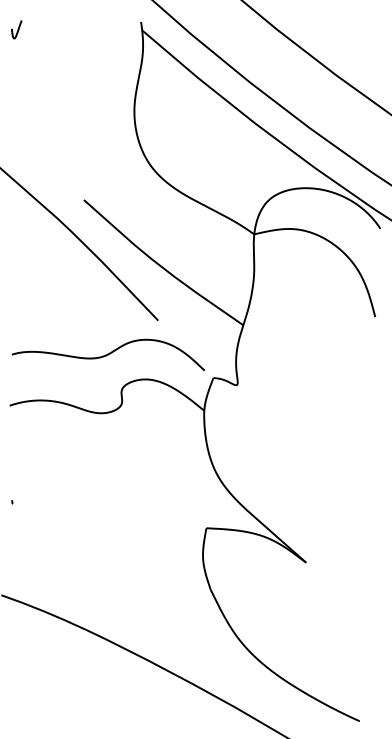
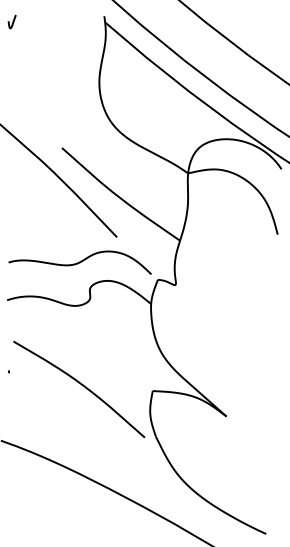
curve: (111, 522) -> (82, 386), added

